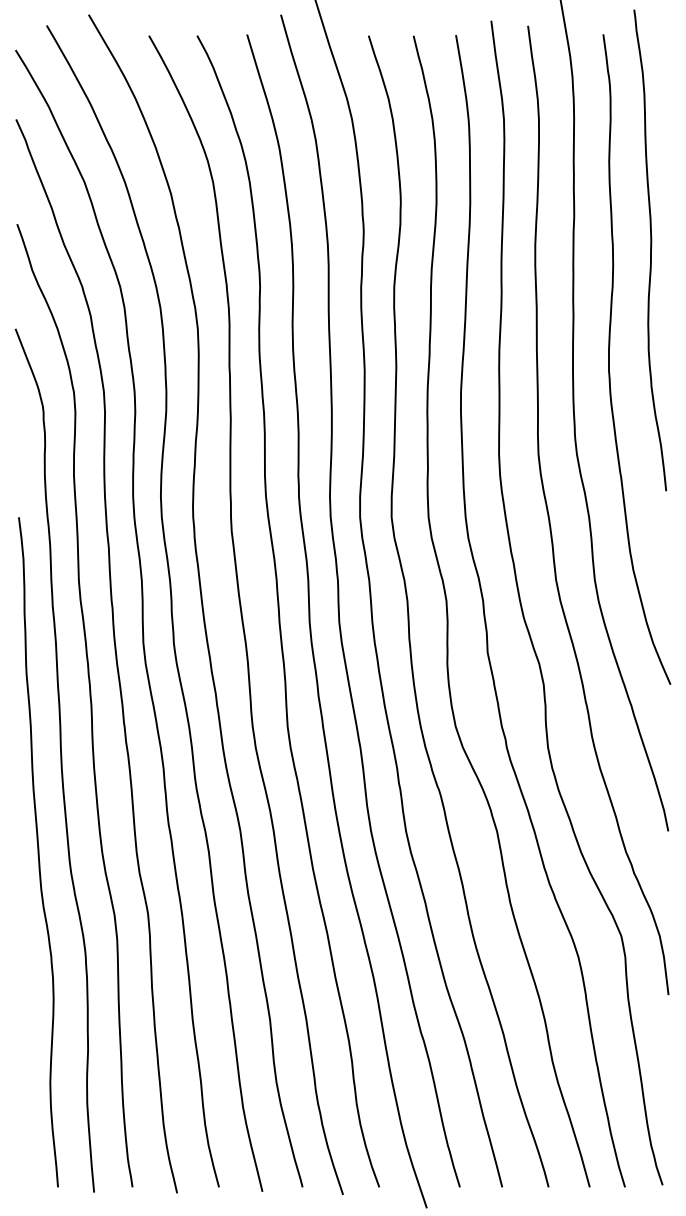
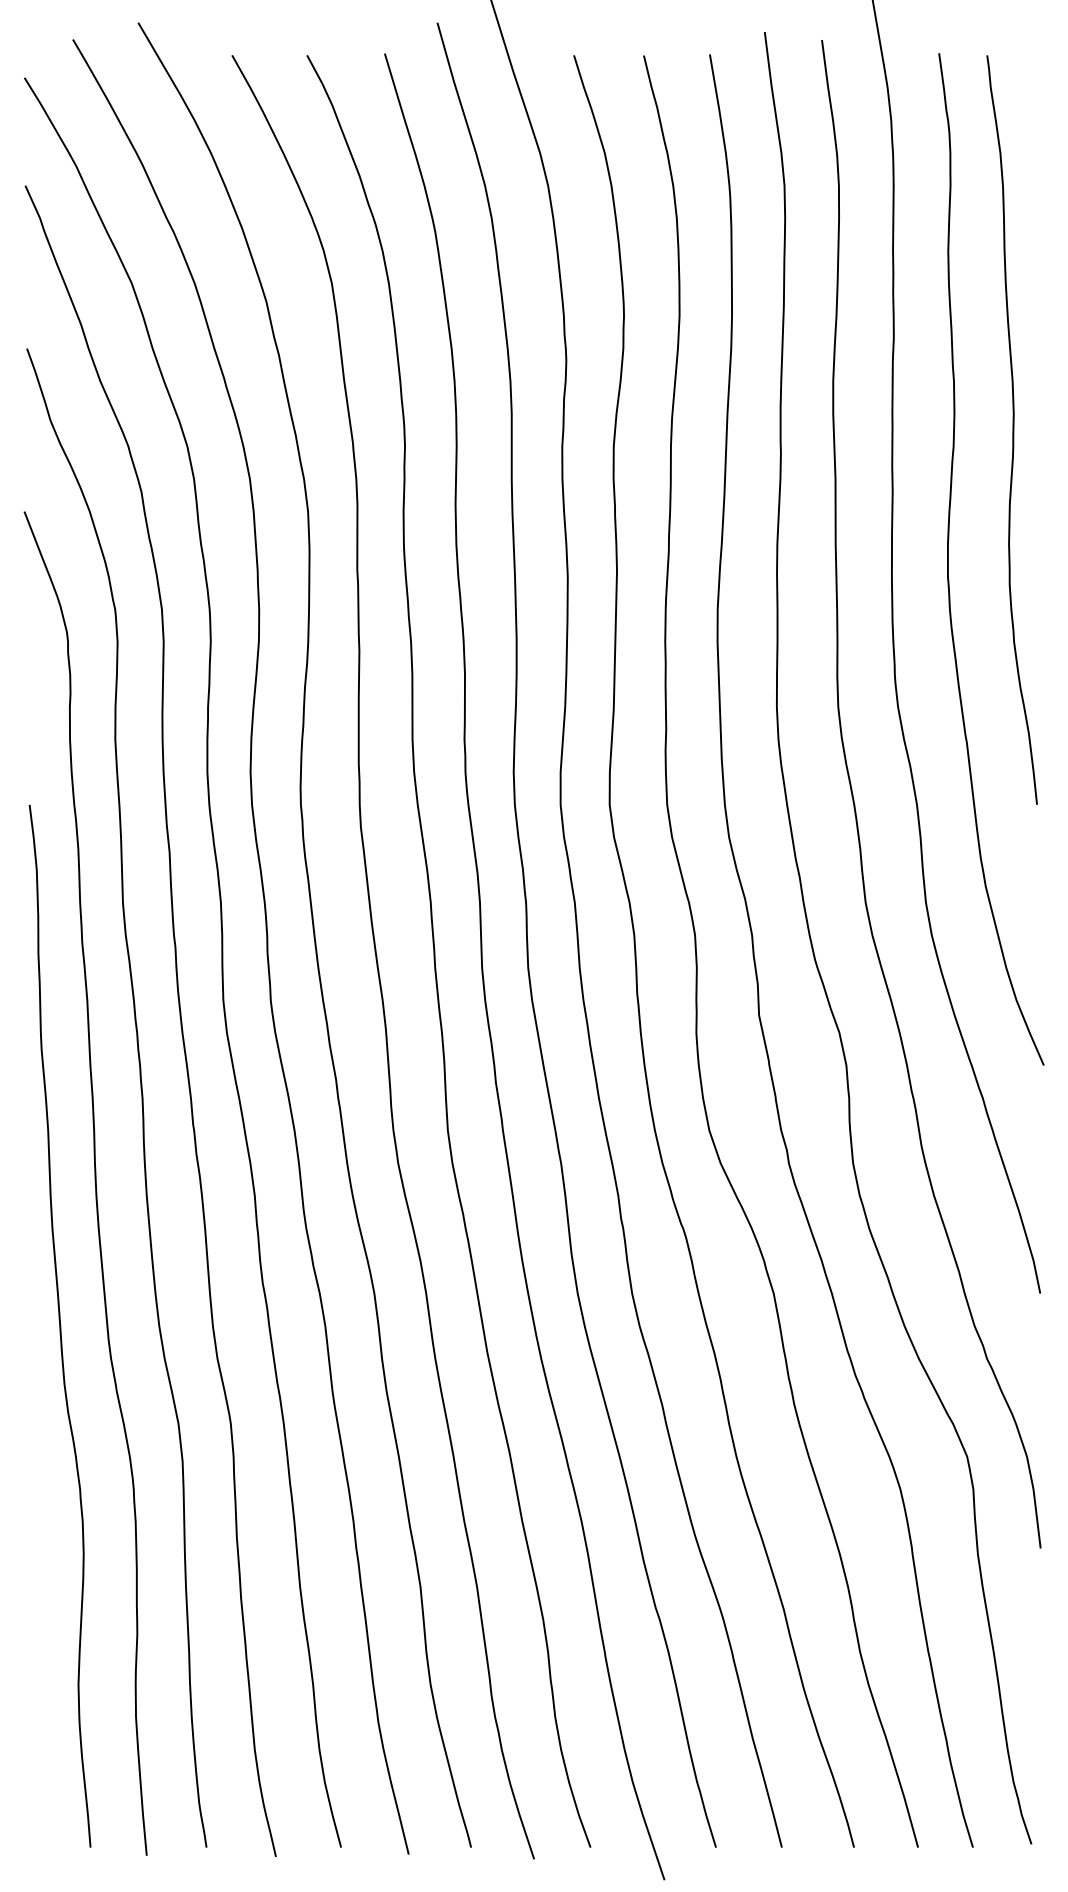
curve: (650, 250) -> (1012, 430), moved

